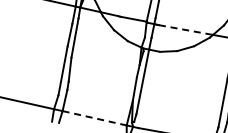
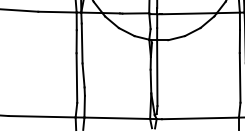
line: (186, 29) -> (189, 13), dashed -> solid
line: (94, 118) -> (117, 118), dashed -> solid

